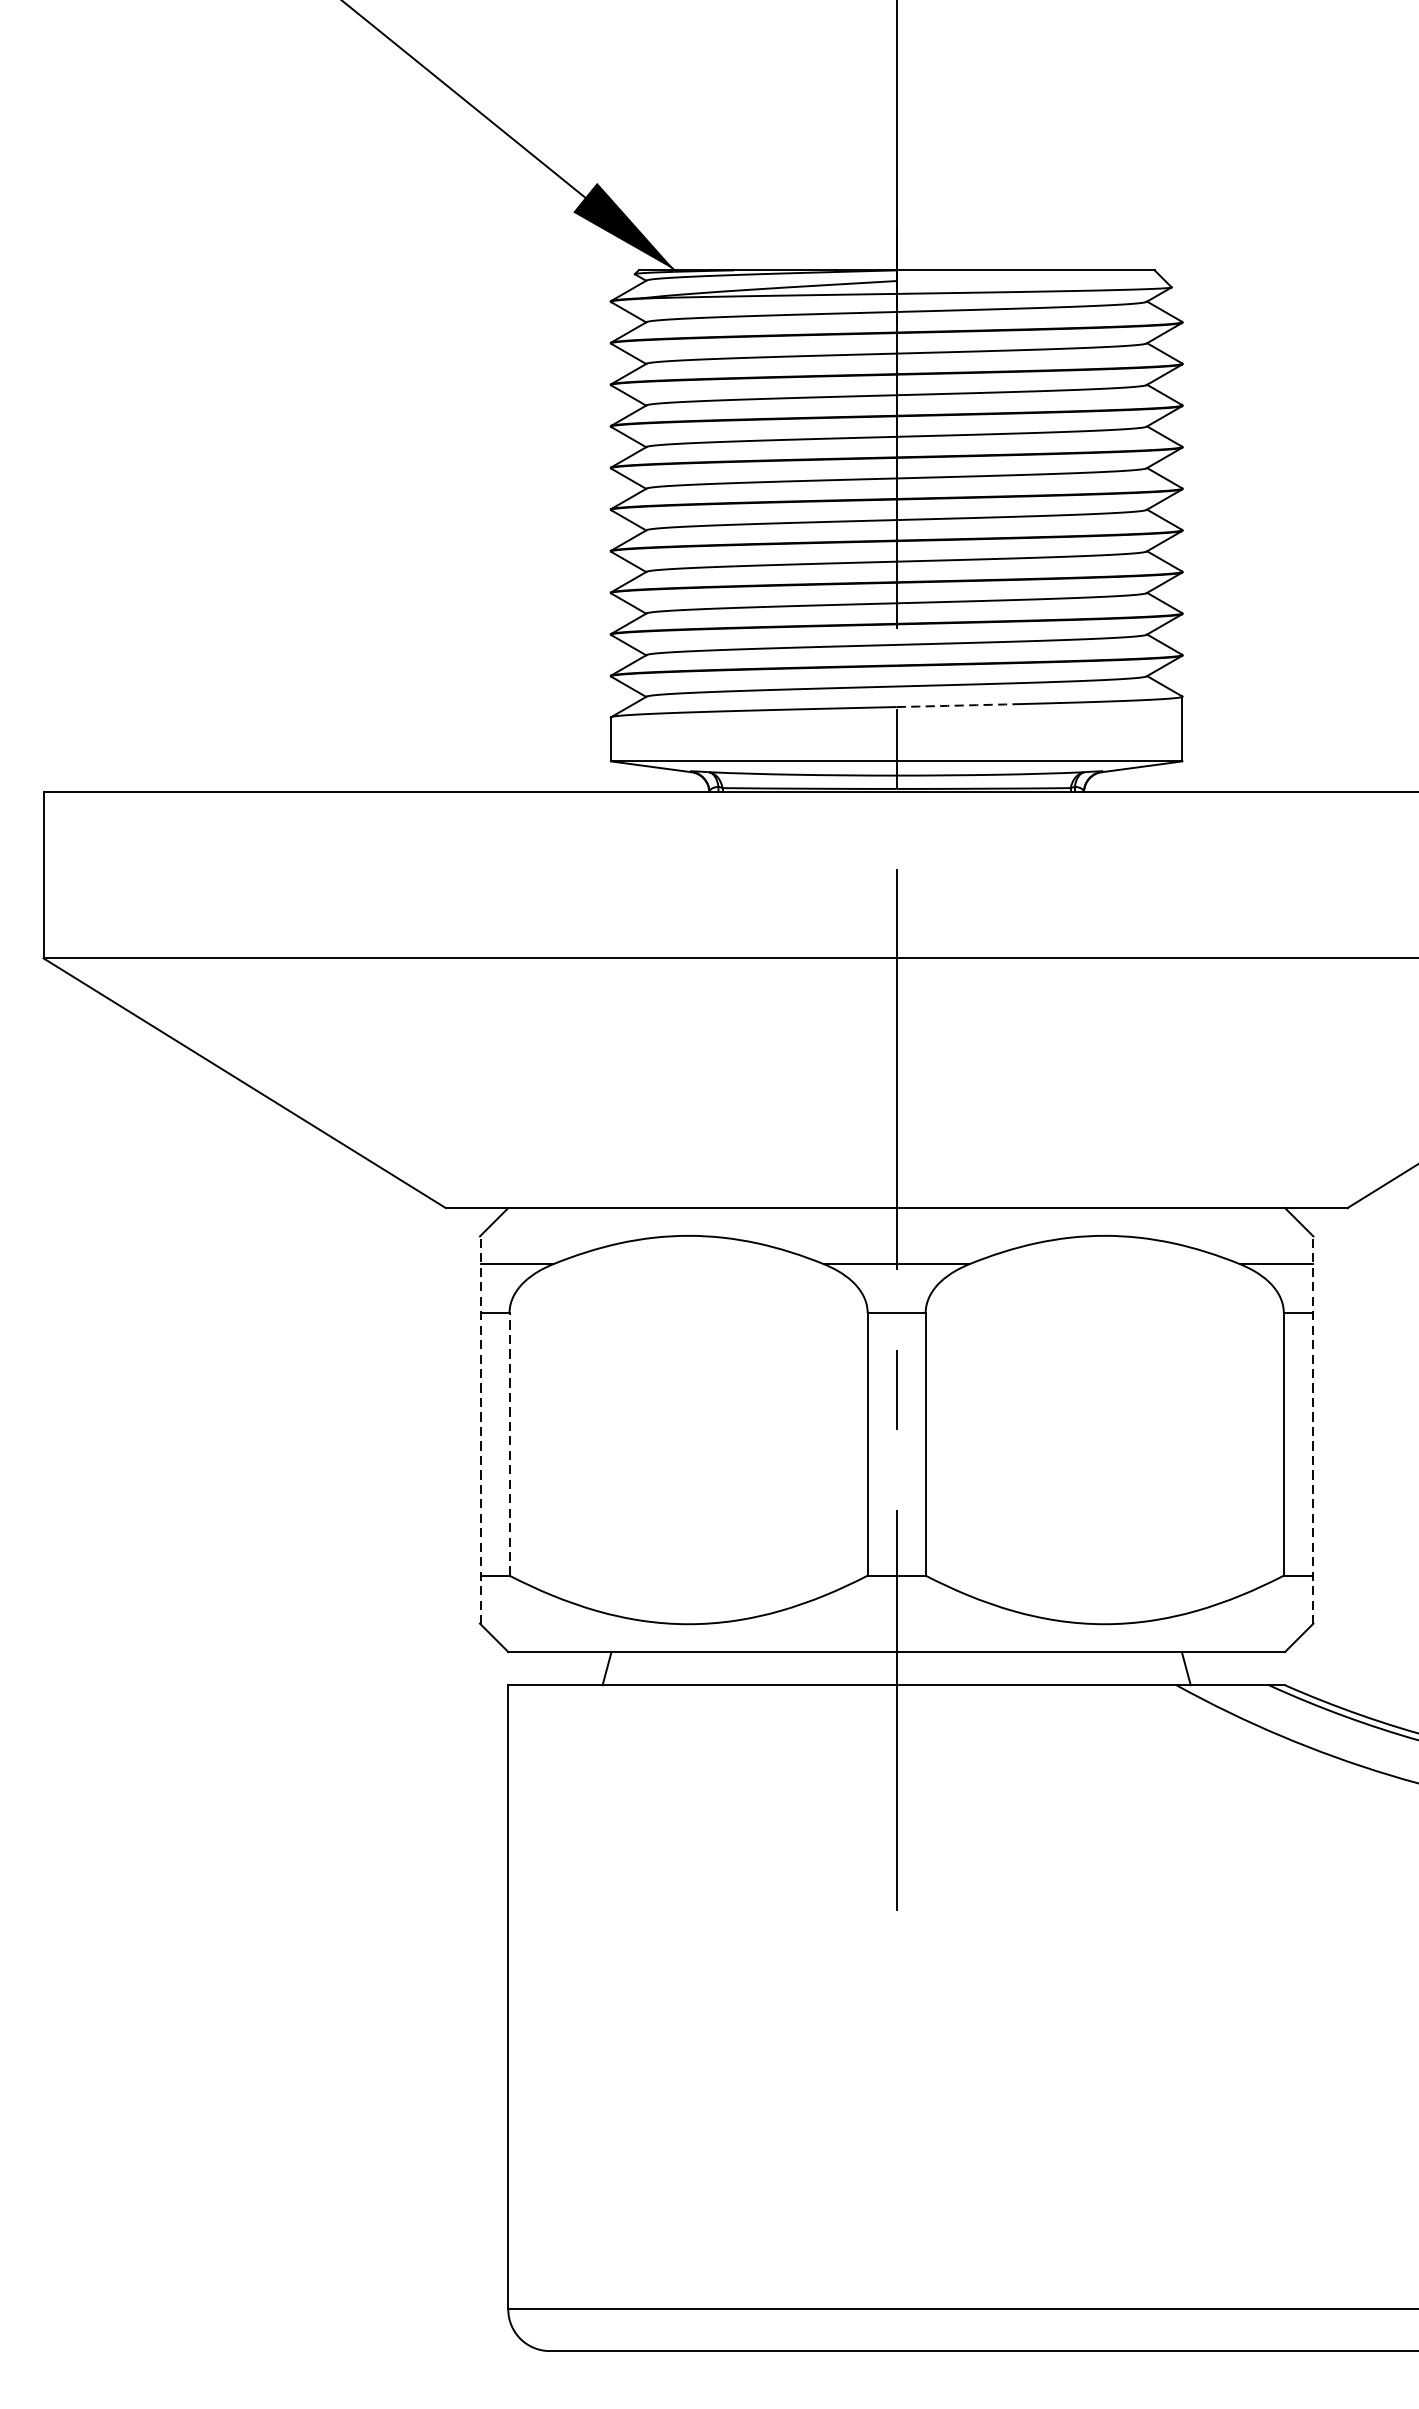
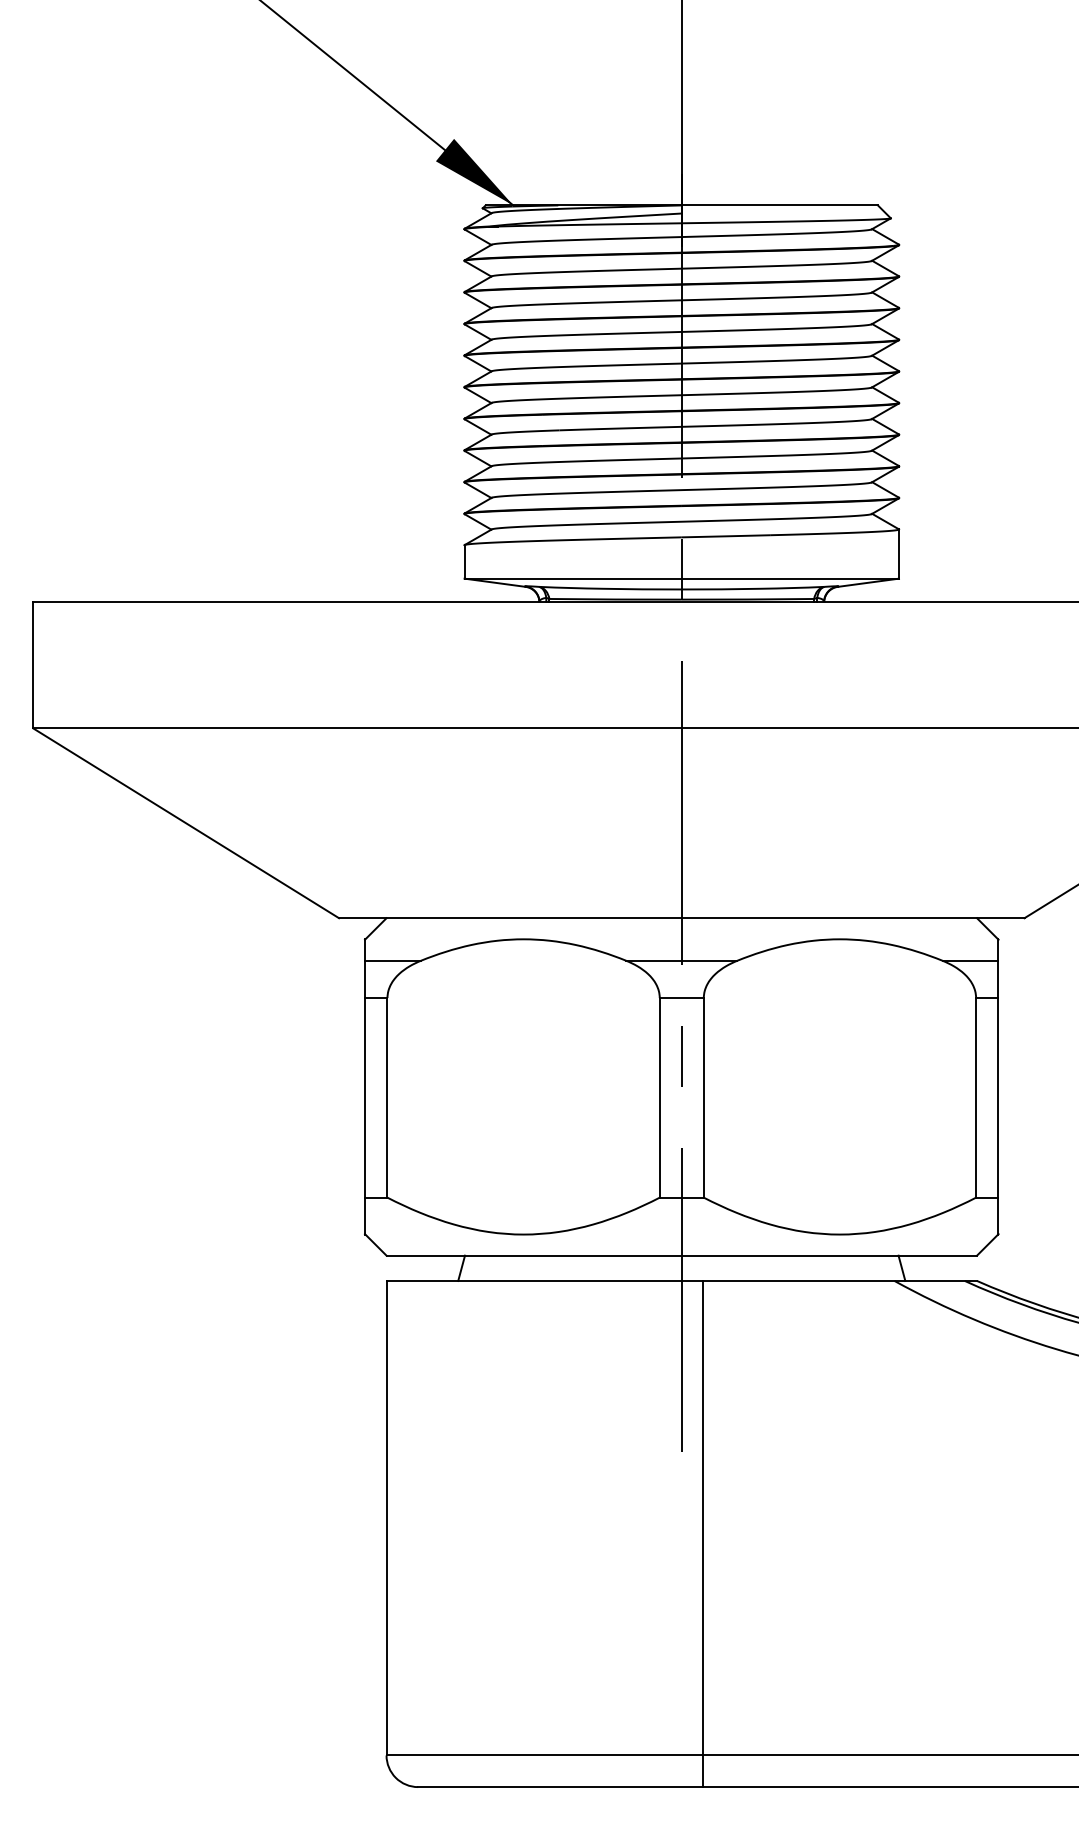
arc: (954, 705) -> (725, 536), dashed -> solid
line: (480, 1429) -> (365, 1086), dashed -> solid
line: (1313, 1429) -> (998, 1086), dashed -> solid
line: (509, 1443) -> (387, 1097), dashed -> solid
line: (923, 2017) -> (702, 1533), added

